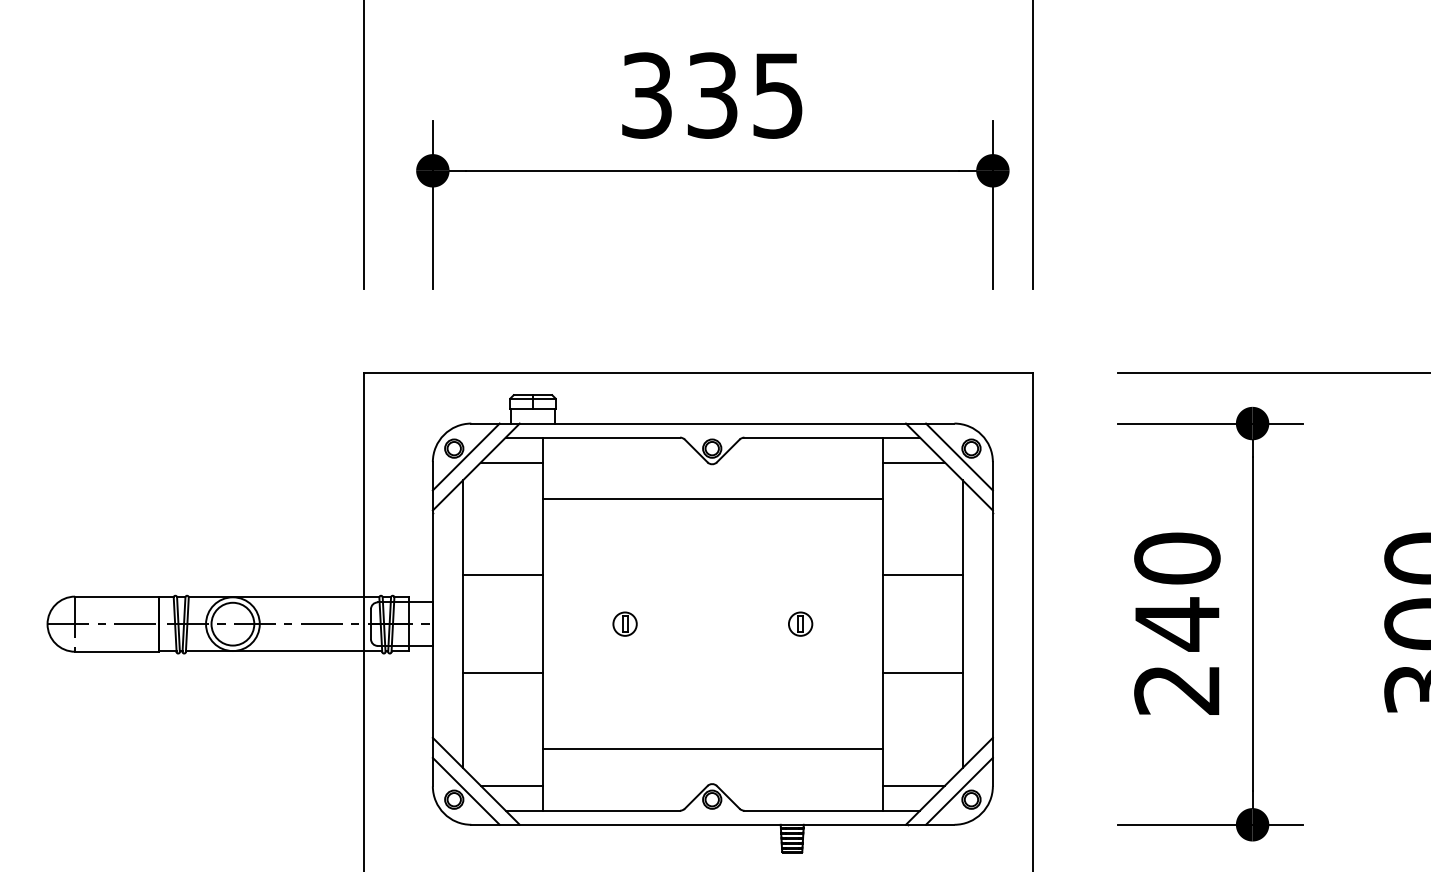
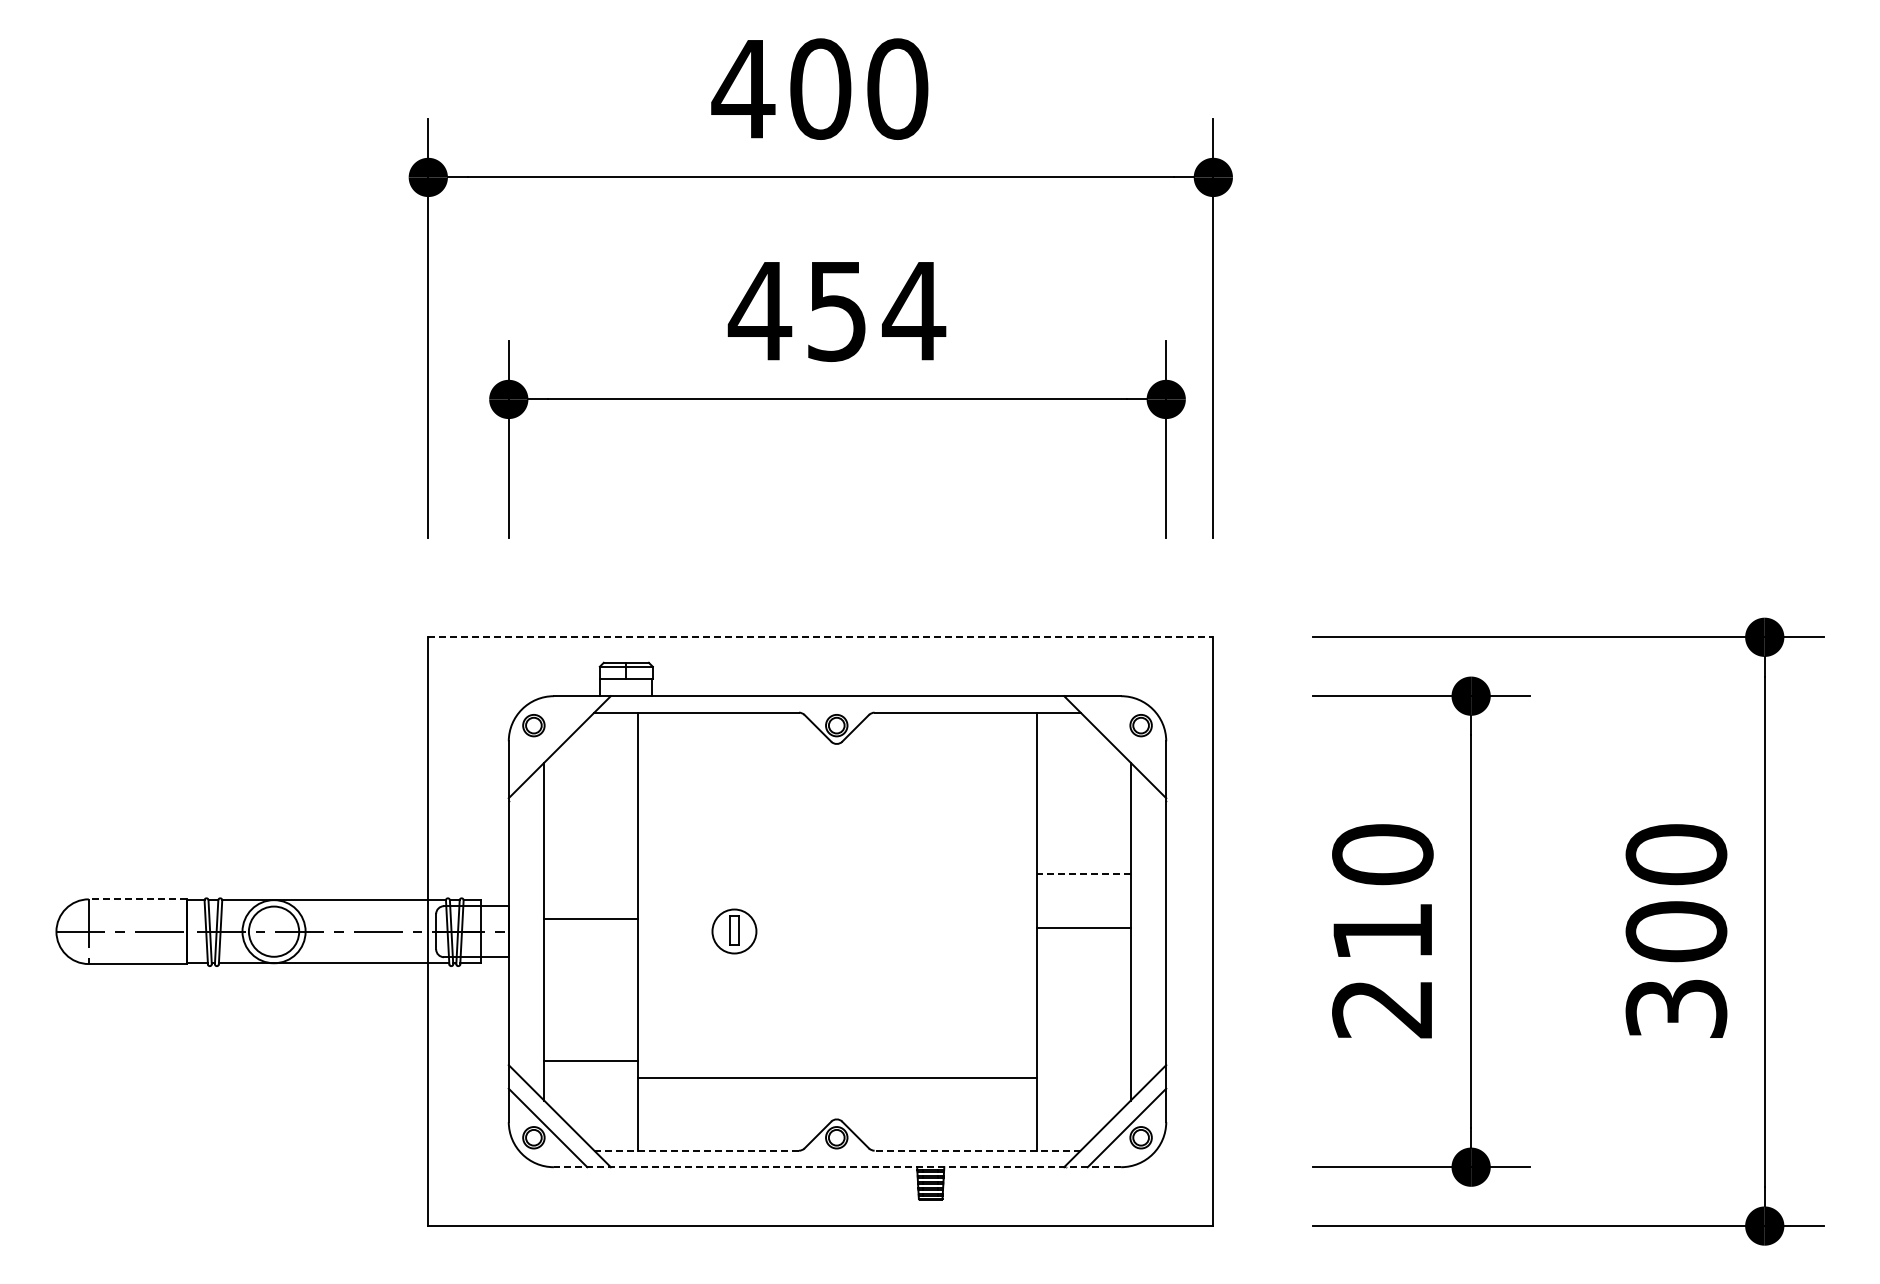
text: (712, 95) -> (836, 310), 335 -> 454
line: (698, 373) -> (820, 637), solid -> dashed
line: (465, 457) -> (547, 735), removed
line: (959, 457) -> (1126, 735), removed
line: (511, 463) -> (601, 742), removed
line: (913, 463) -> (1073, 742), removed
line: (712, 499) -> (837, 785), removed
line: (503, 575) -> (591, 919), moved
line: (922, 575) -> (1083, 874), solid -> dashed
line: (116, 596) -> (137, 899), solid -> dashed
part: (625, 624) -> (734, 931), size x1.6
part: (800, 624) -> (940, 931), removed
text: (1177, 624) -> (1382, 932), 240 -> 210
line: (503, 673) -> (591, 1061), moved
line: (922, 673) -> (1083, 928), moved
line: (511, 785) -> (601, 1121), removed
line: (913, 785) -> (1073, 1121), removed
line: (592, 810) -> (696, 1150), solid -> dashed
line: (832, 810) -> (977, 1150), solid -> dashed
line: (712, 825) -> (837, 1167), solid -> dashed

